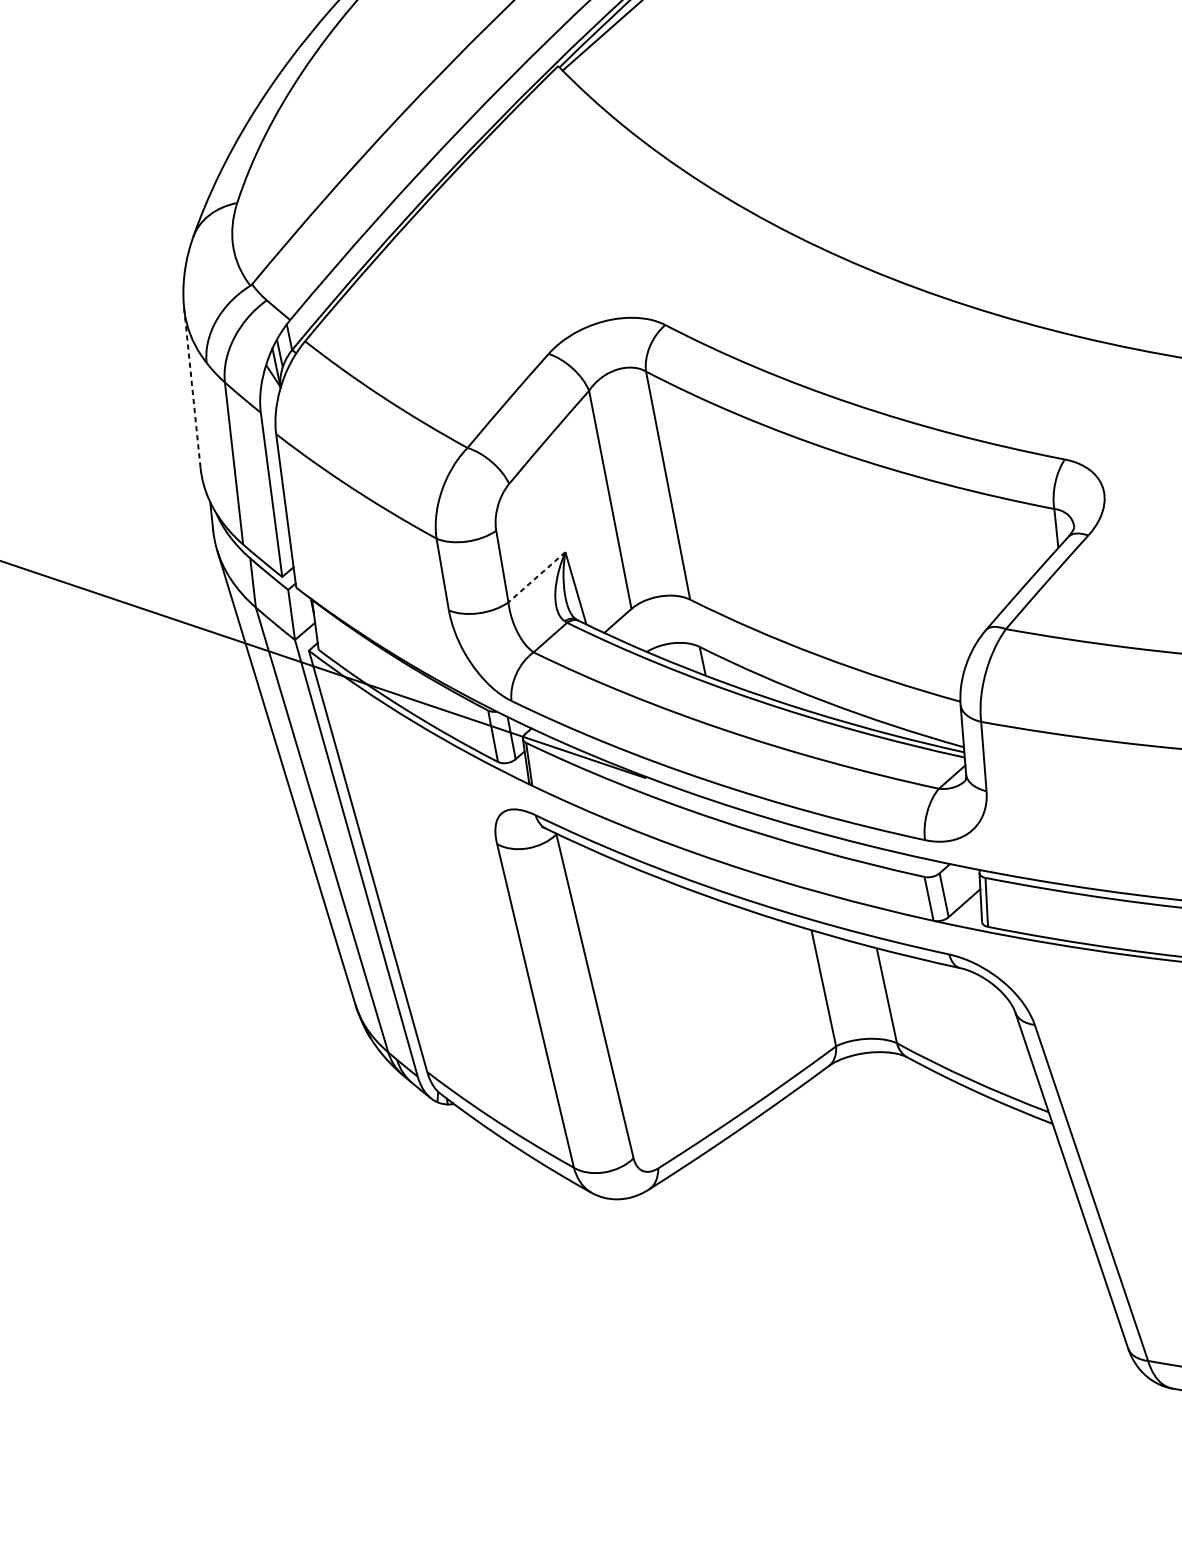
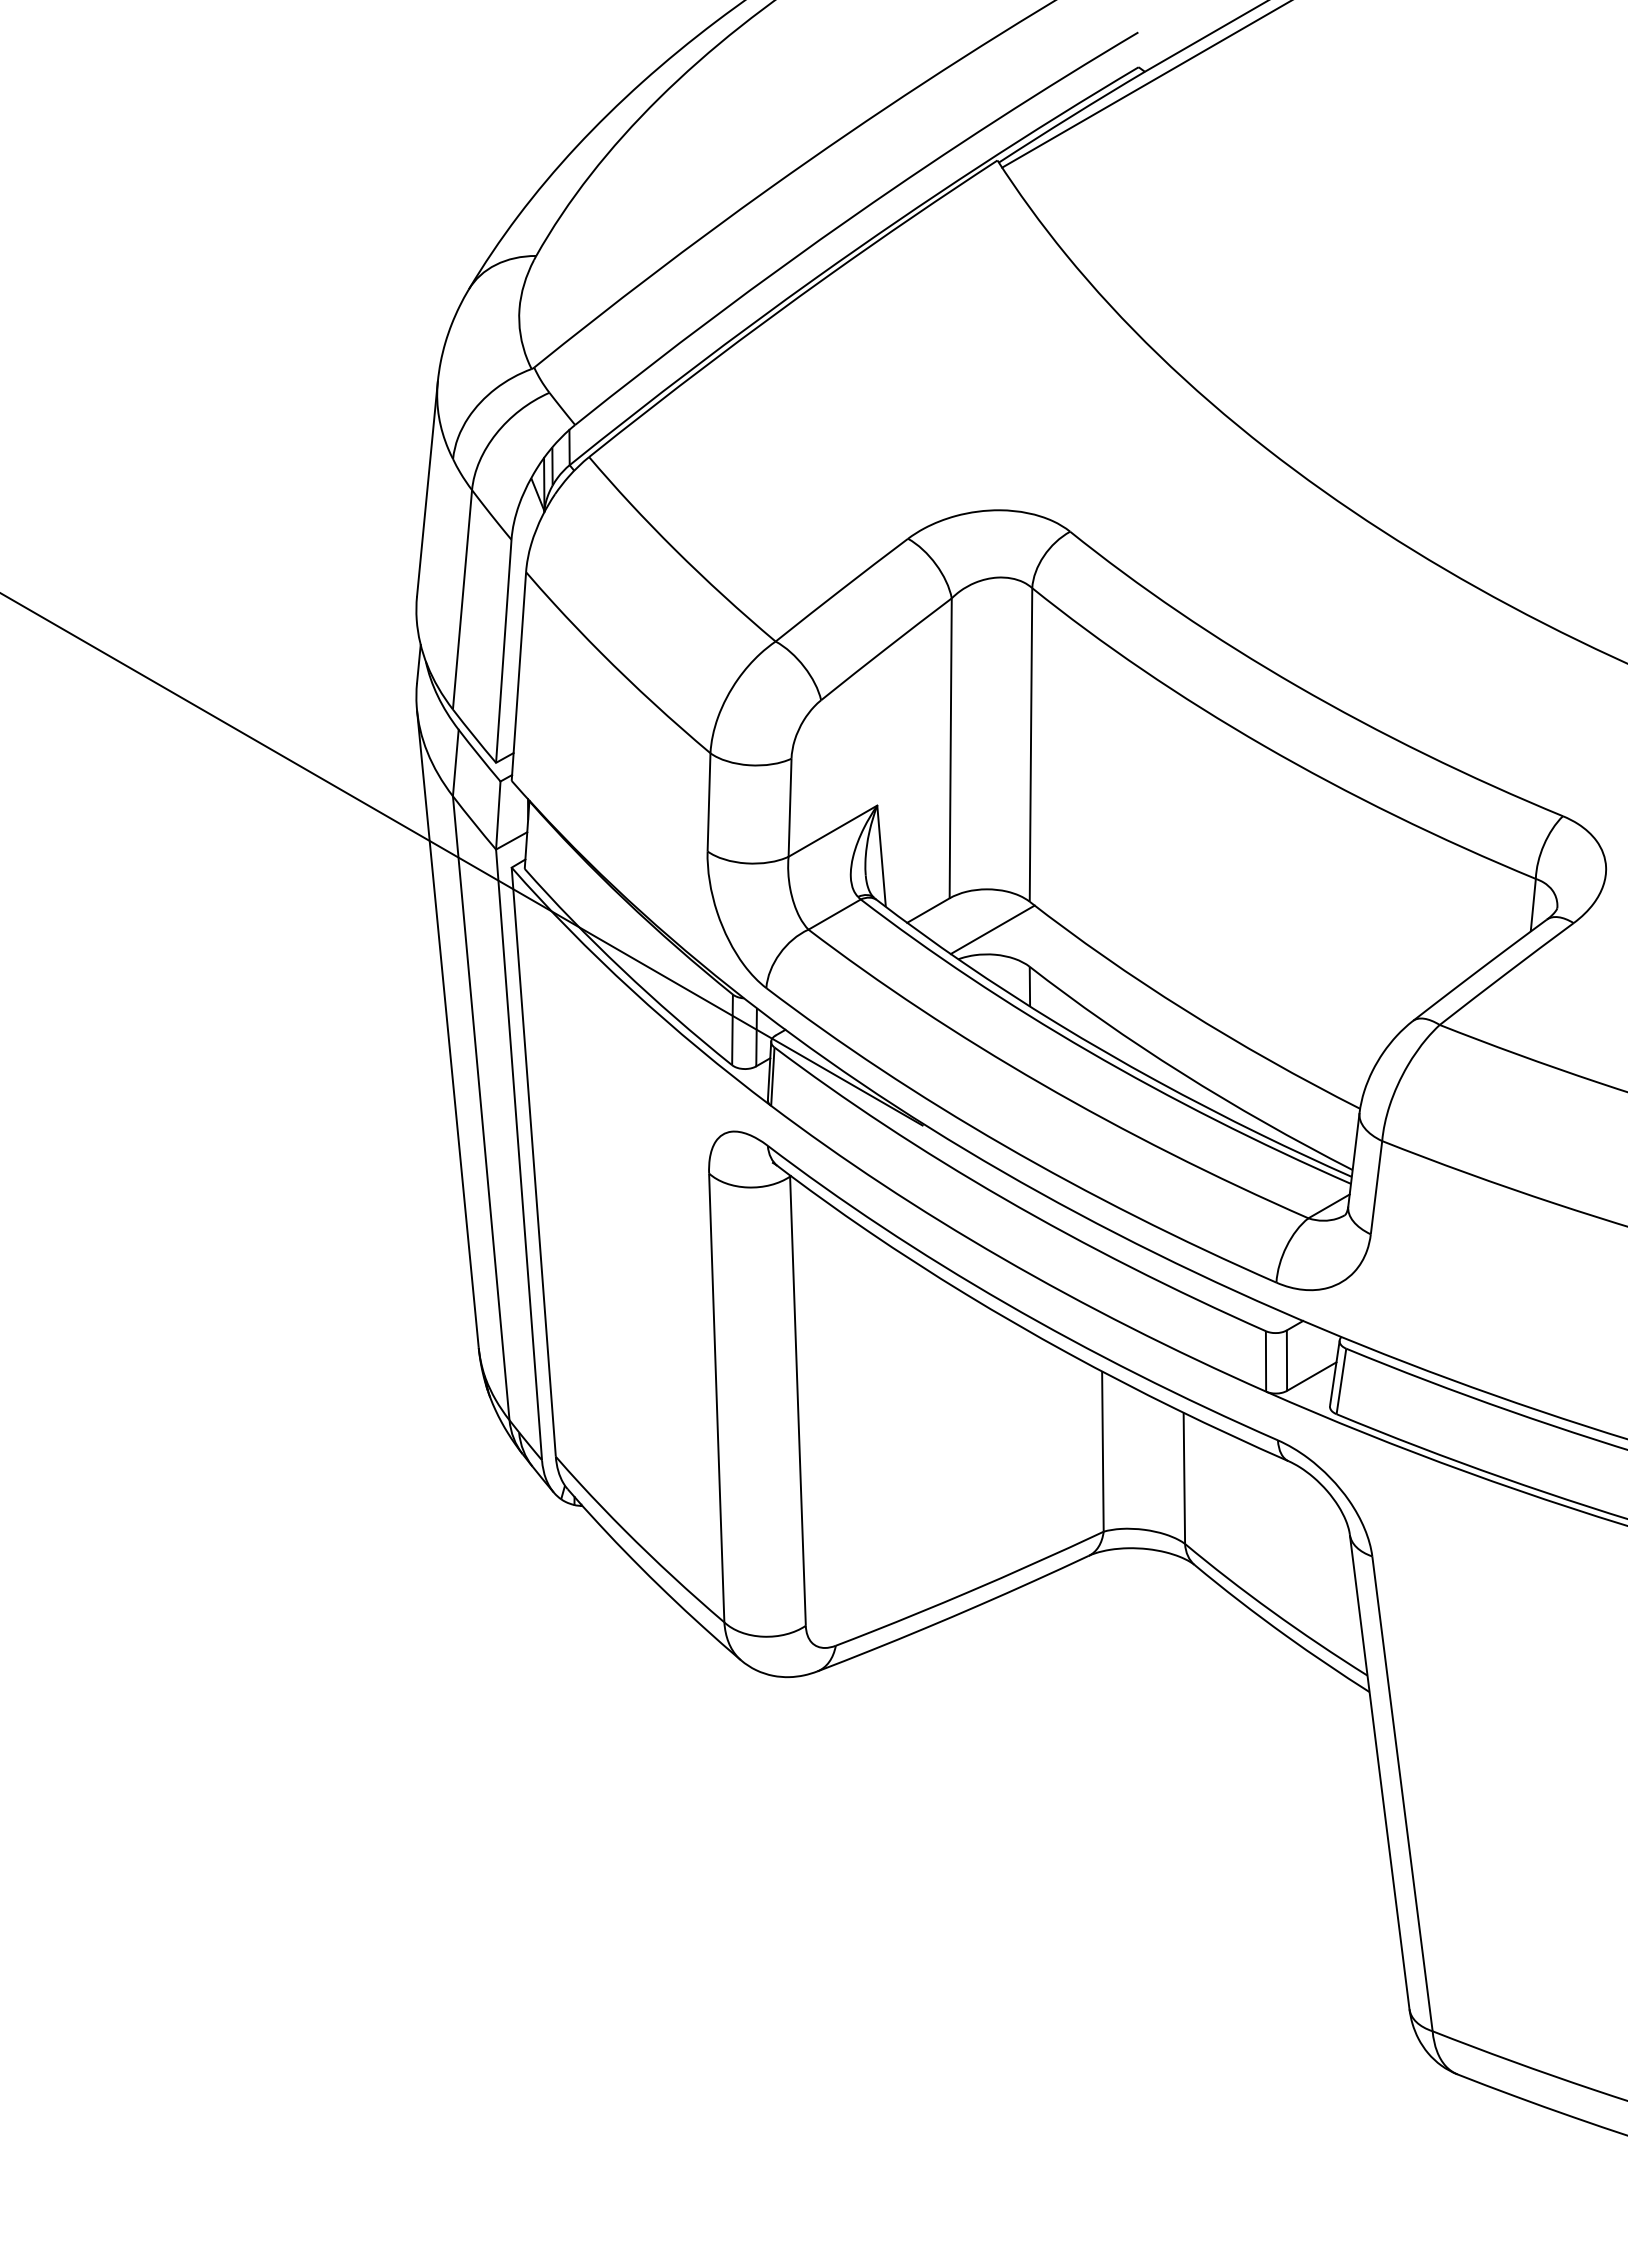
line: (192, 388) -> (427, 489), dashed -> solid
line: (536, 577) -> (832, 831), dashed -> solid
line: (667, 625) -> (992, 929), added

